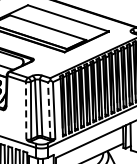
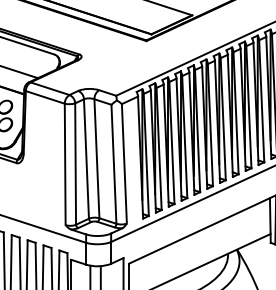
line: (26, 110) -> (65, 163), dashed -> solid
line: (49, 110) -> (114, 163), dashed -> solid

